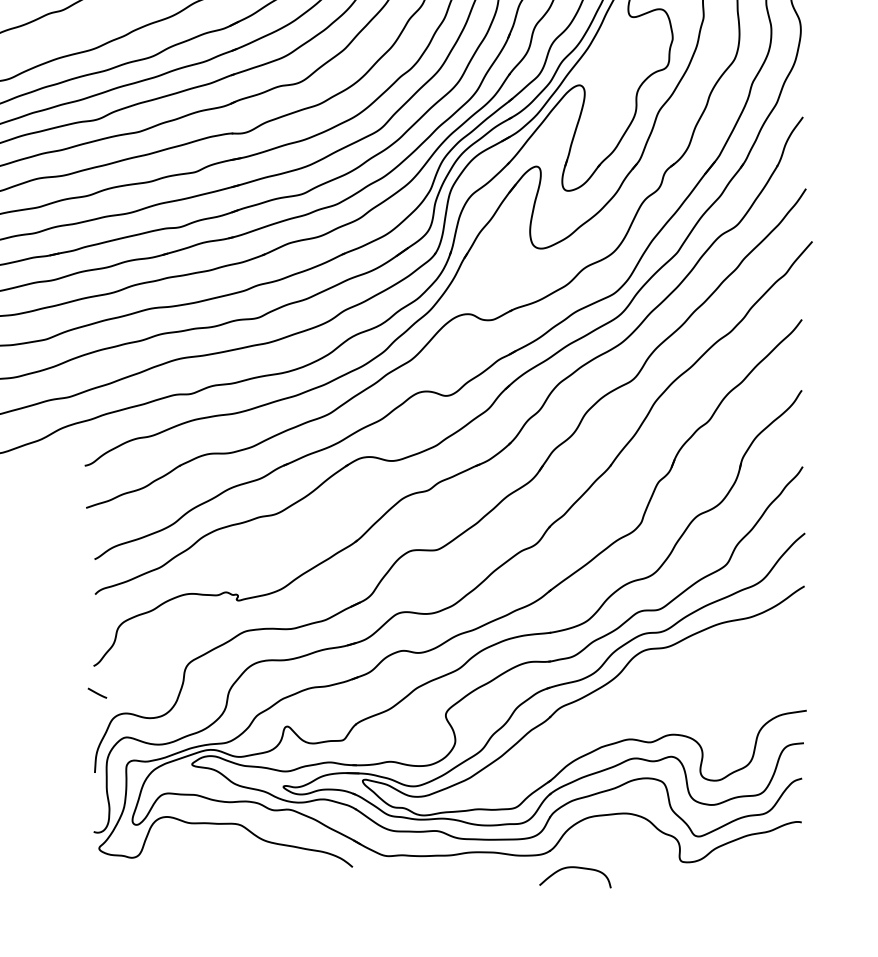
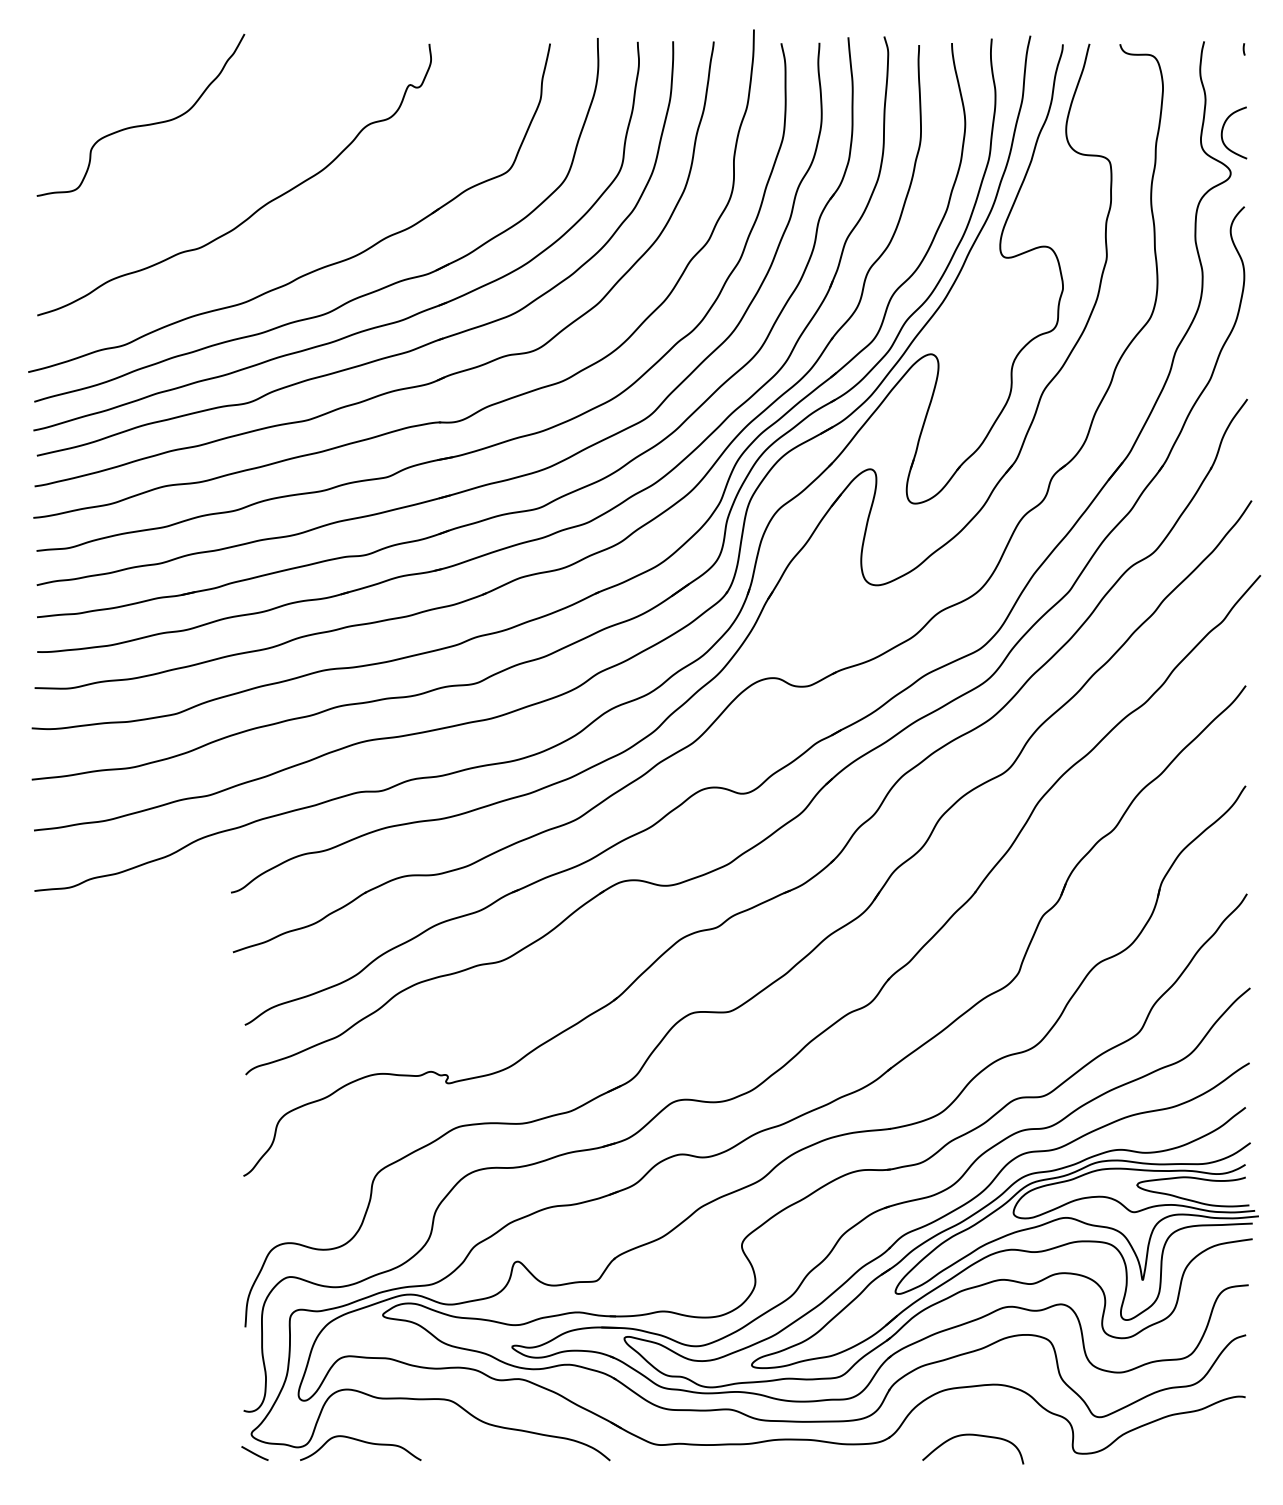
line: (97, 693) -> (254, 1453), moved
part: (631, 710) -> (1004, 1238), added
curve: (177, 854) -> (362, 1442), added
curve: (578, 868) -> (977, 1436), moved

